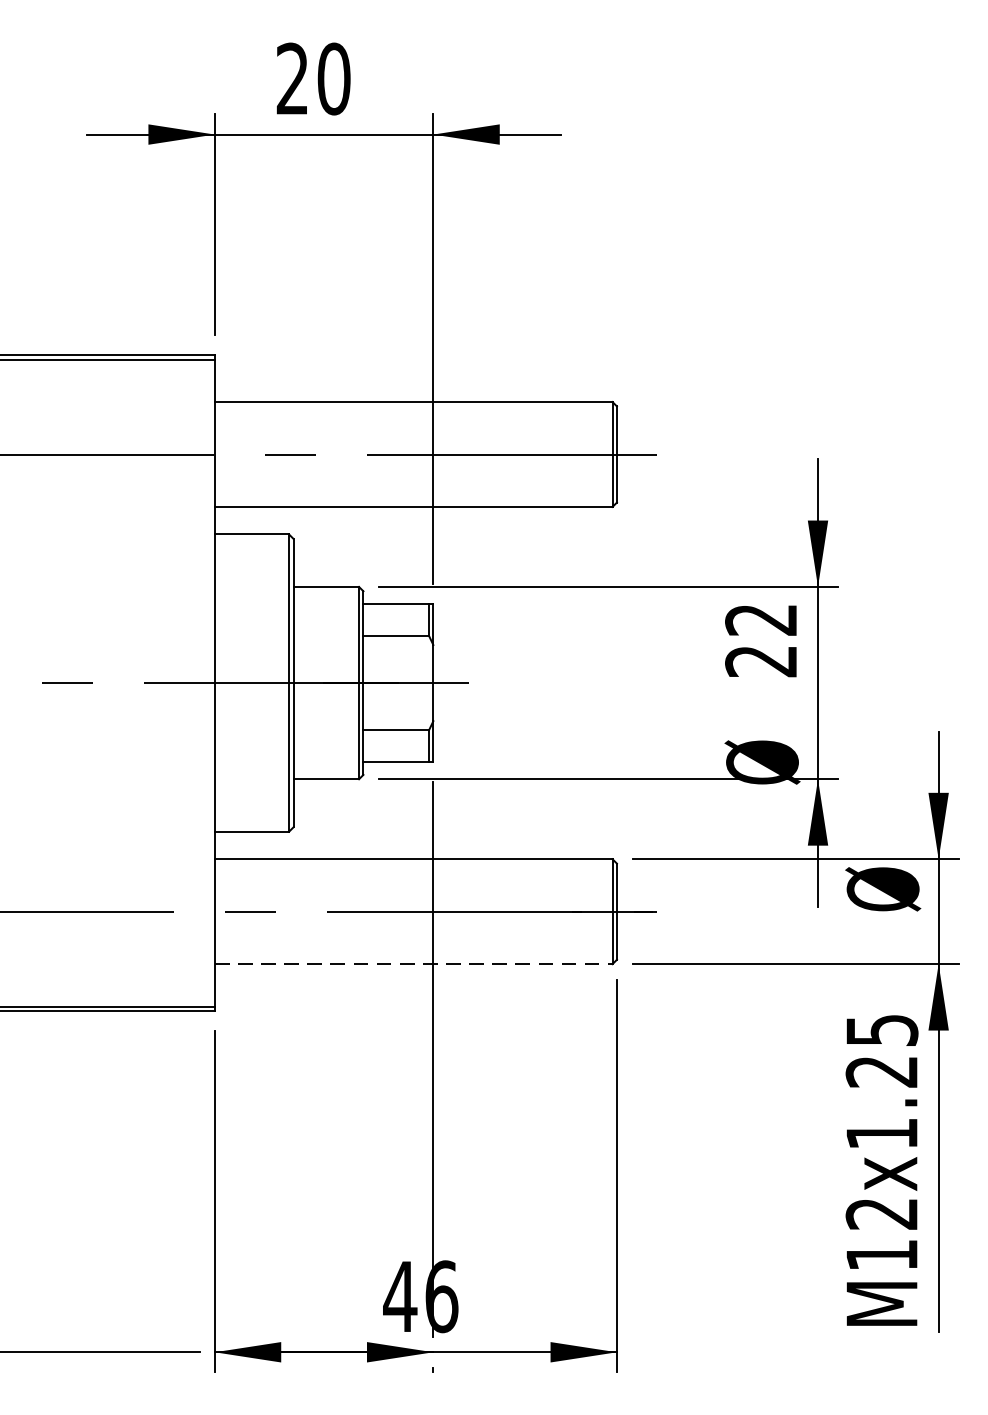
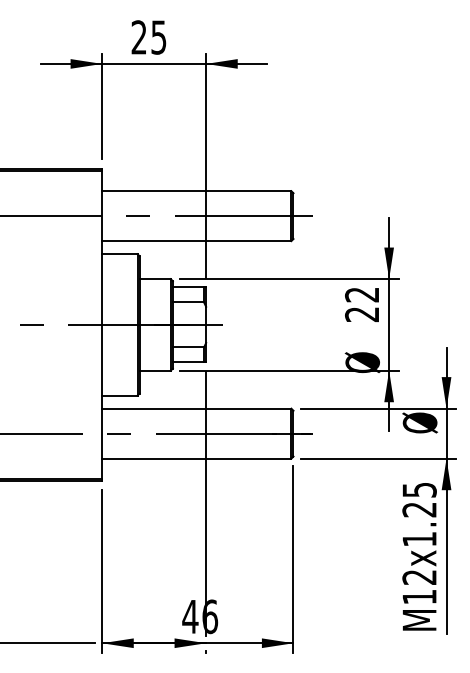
text: (333, 79) -> (158, 37), 20 -> 25
line: (413, 963) -> (196, 458), dashed -> solid

